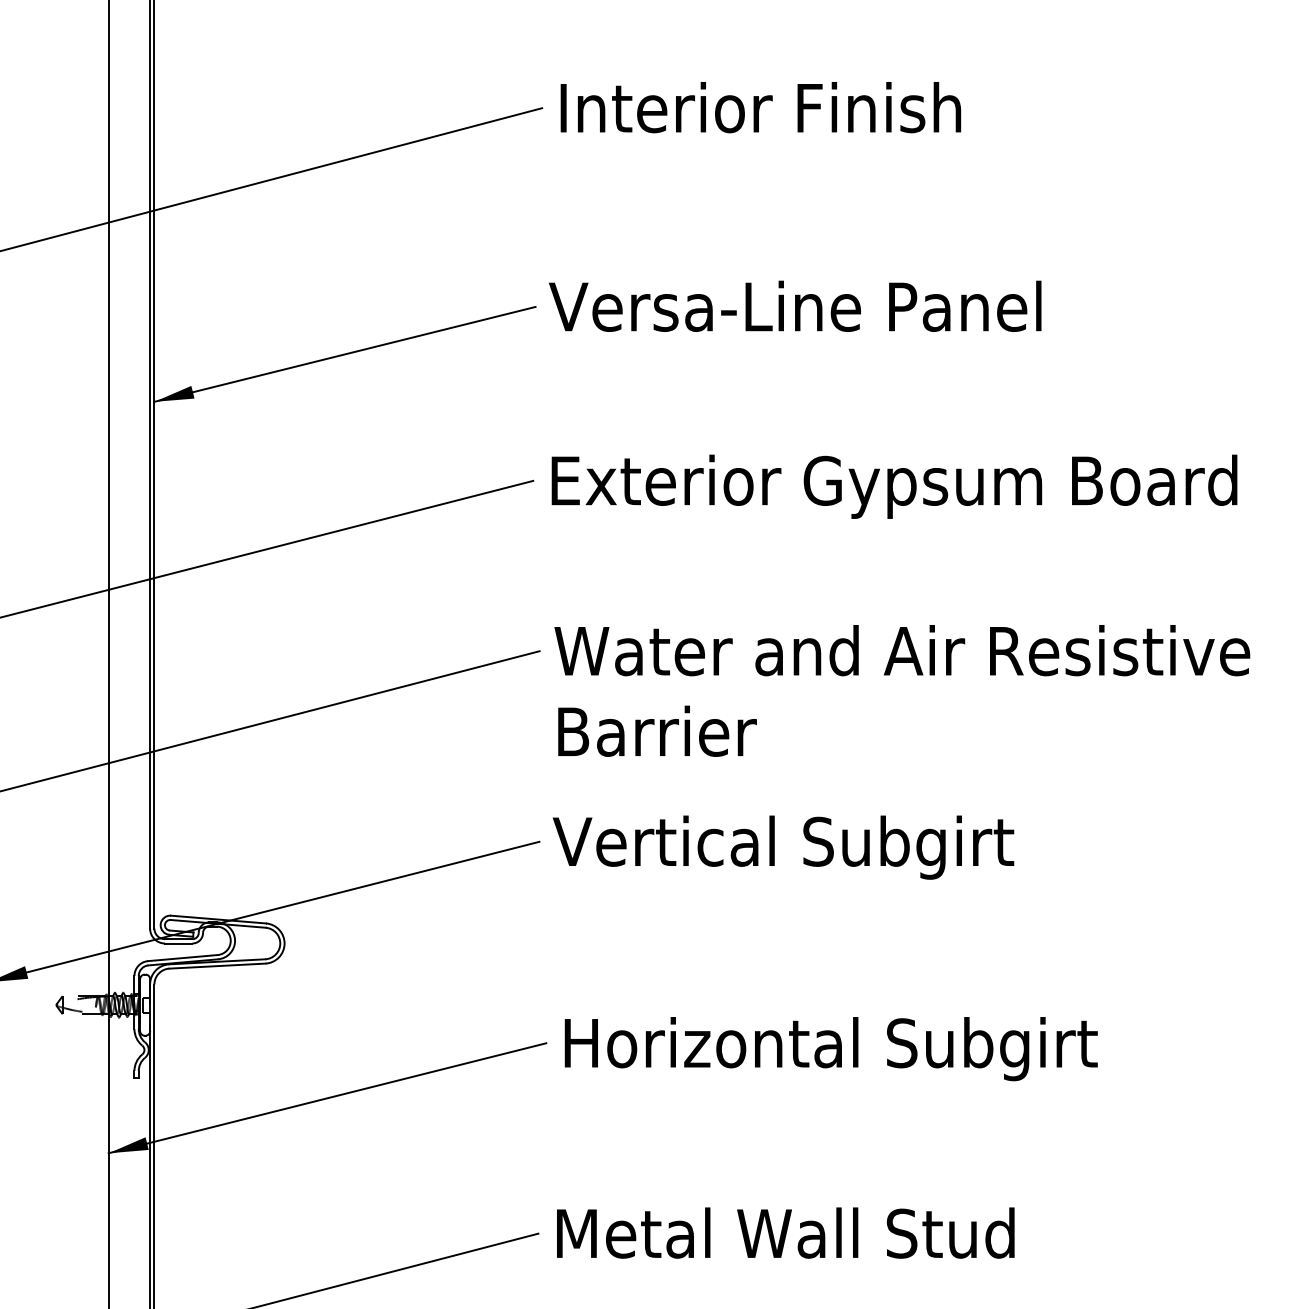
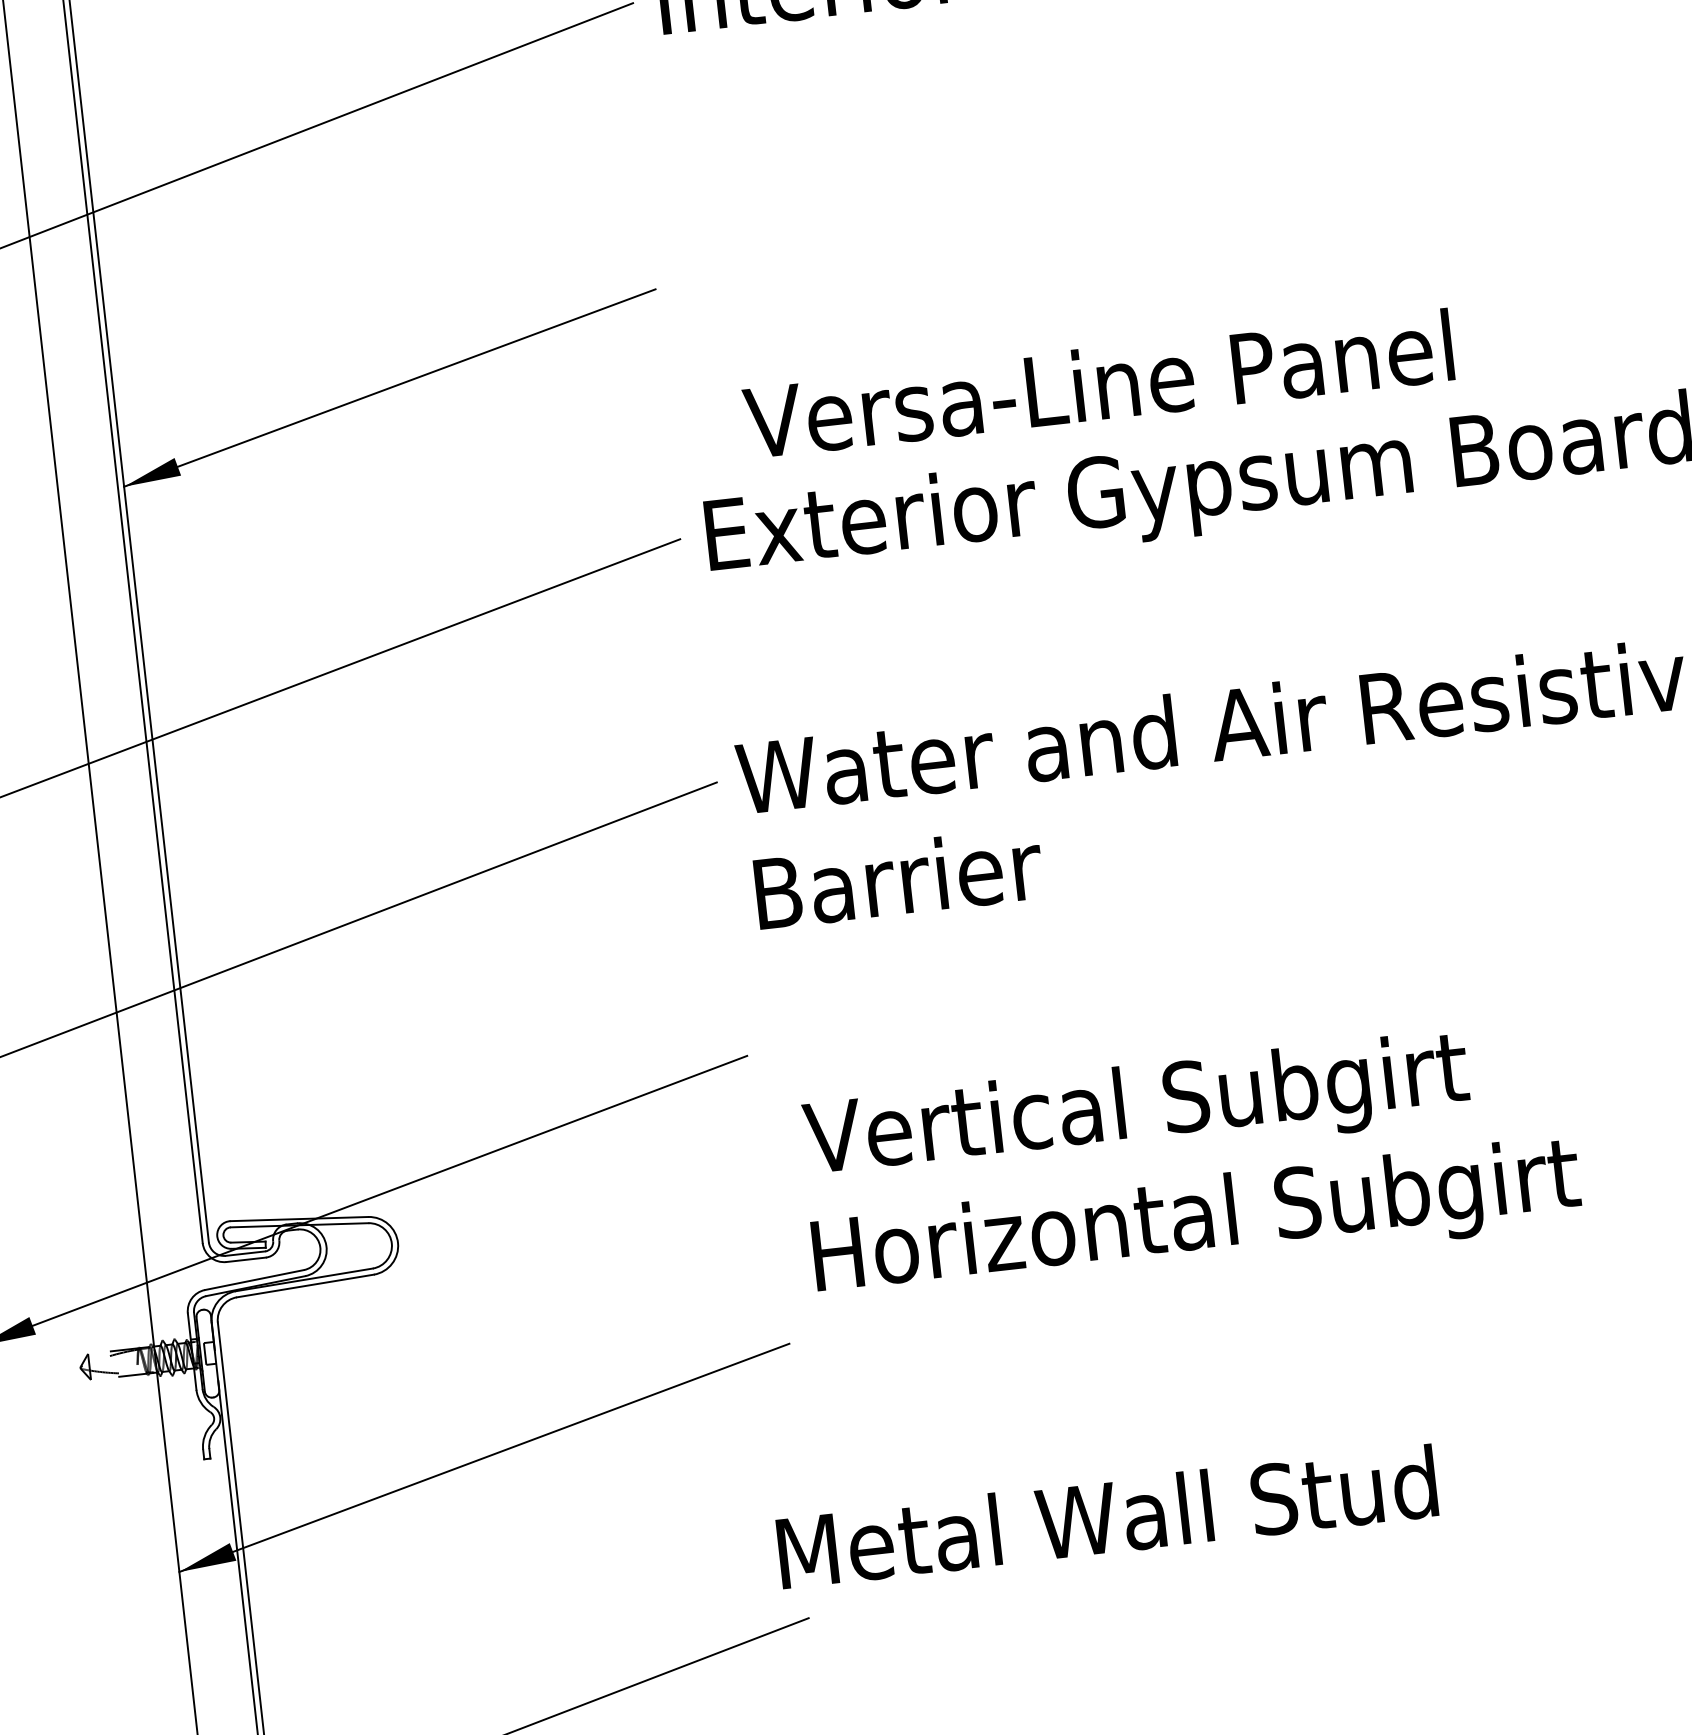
text: (795, 305) -> (1098, 382), moved
text: (783, 847) -> (1136, 1110), moved
text: (830, 1049) -> (1195, 1222), moved
text: (785, 1232) -> (1106, 1516), moved

